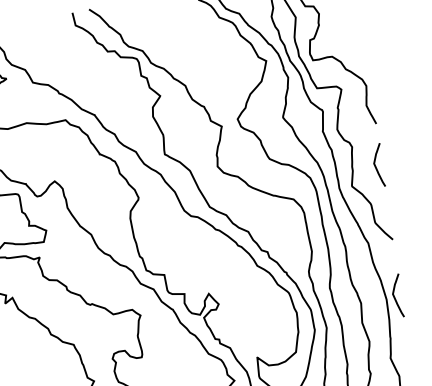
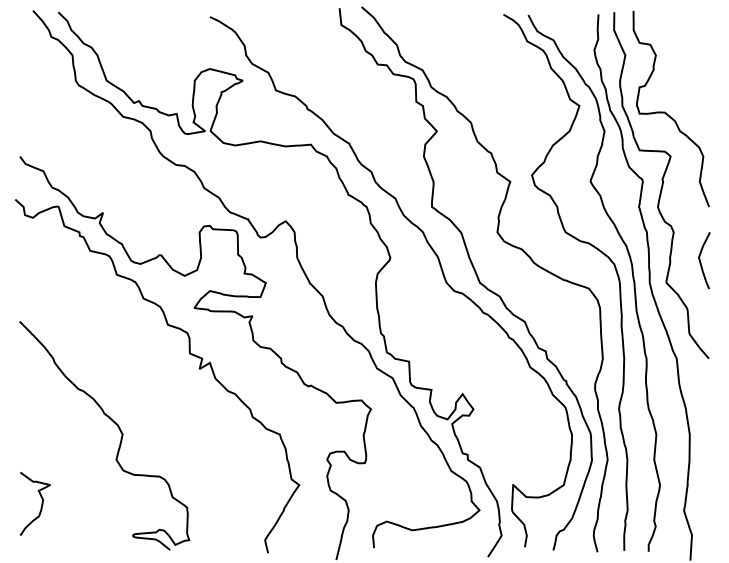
curve: (395, 297) -> (701, 433), removed

